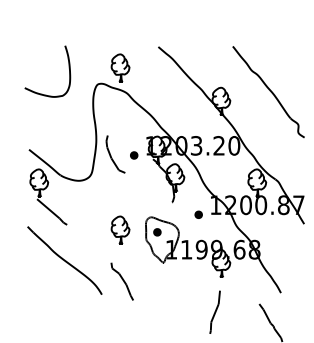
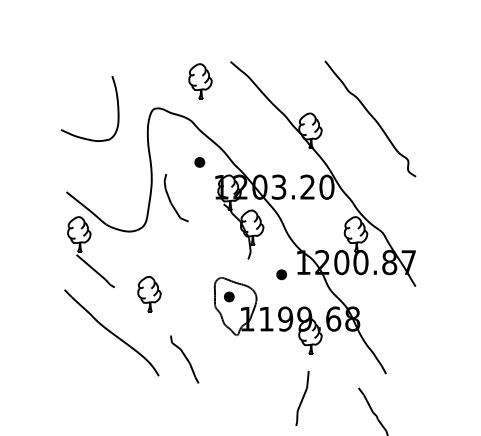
curve: (68, 65) -> (116, 101), moved
part: (120, 68) -> (200, 81), moved
part: (133, 155) -> (199, 162), moved
part: (120, 230) -> (149, 294), moved

